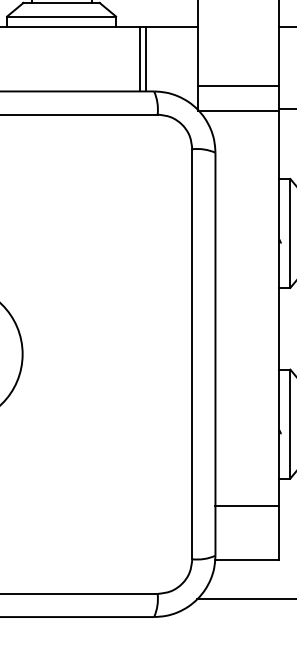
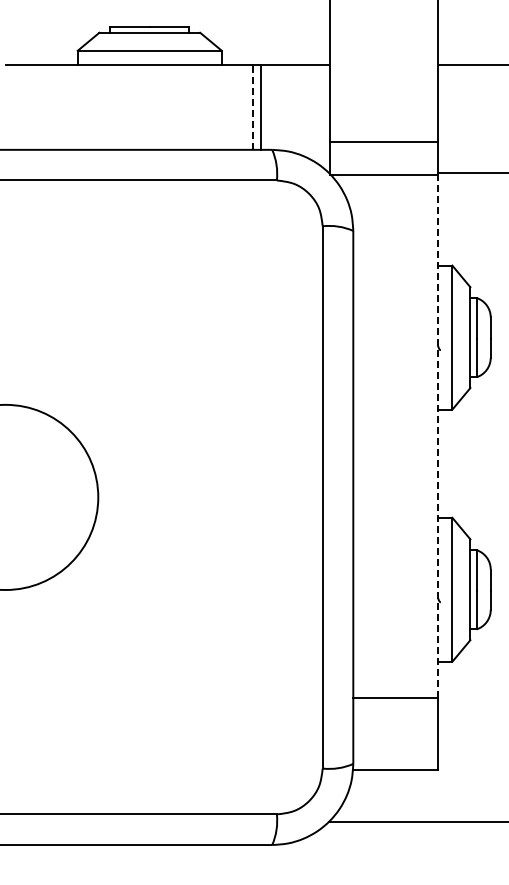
line: (139, 59) -> (252, 107), solid -> dashed
line: (279, 307) -> (437, 435), solid -> dashed

